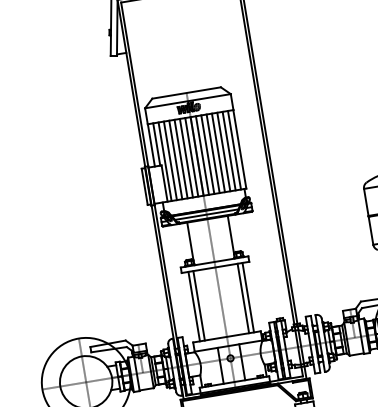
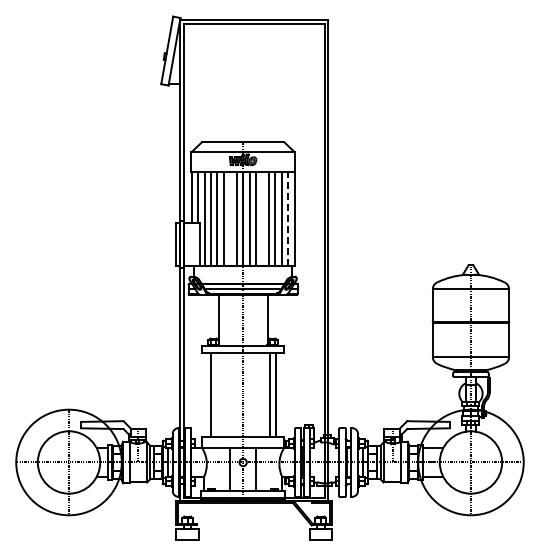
line: (234, 149) -> (288, 218), solid -> dashed
line: (213, 153) -> (262, 218), removed
line: (186, 157) -> (230, 218), removed
line: (199, 305) -> (216, 394), removed

